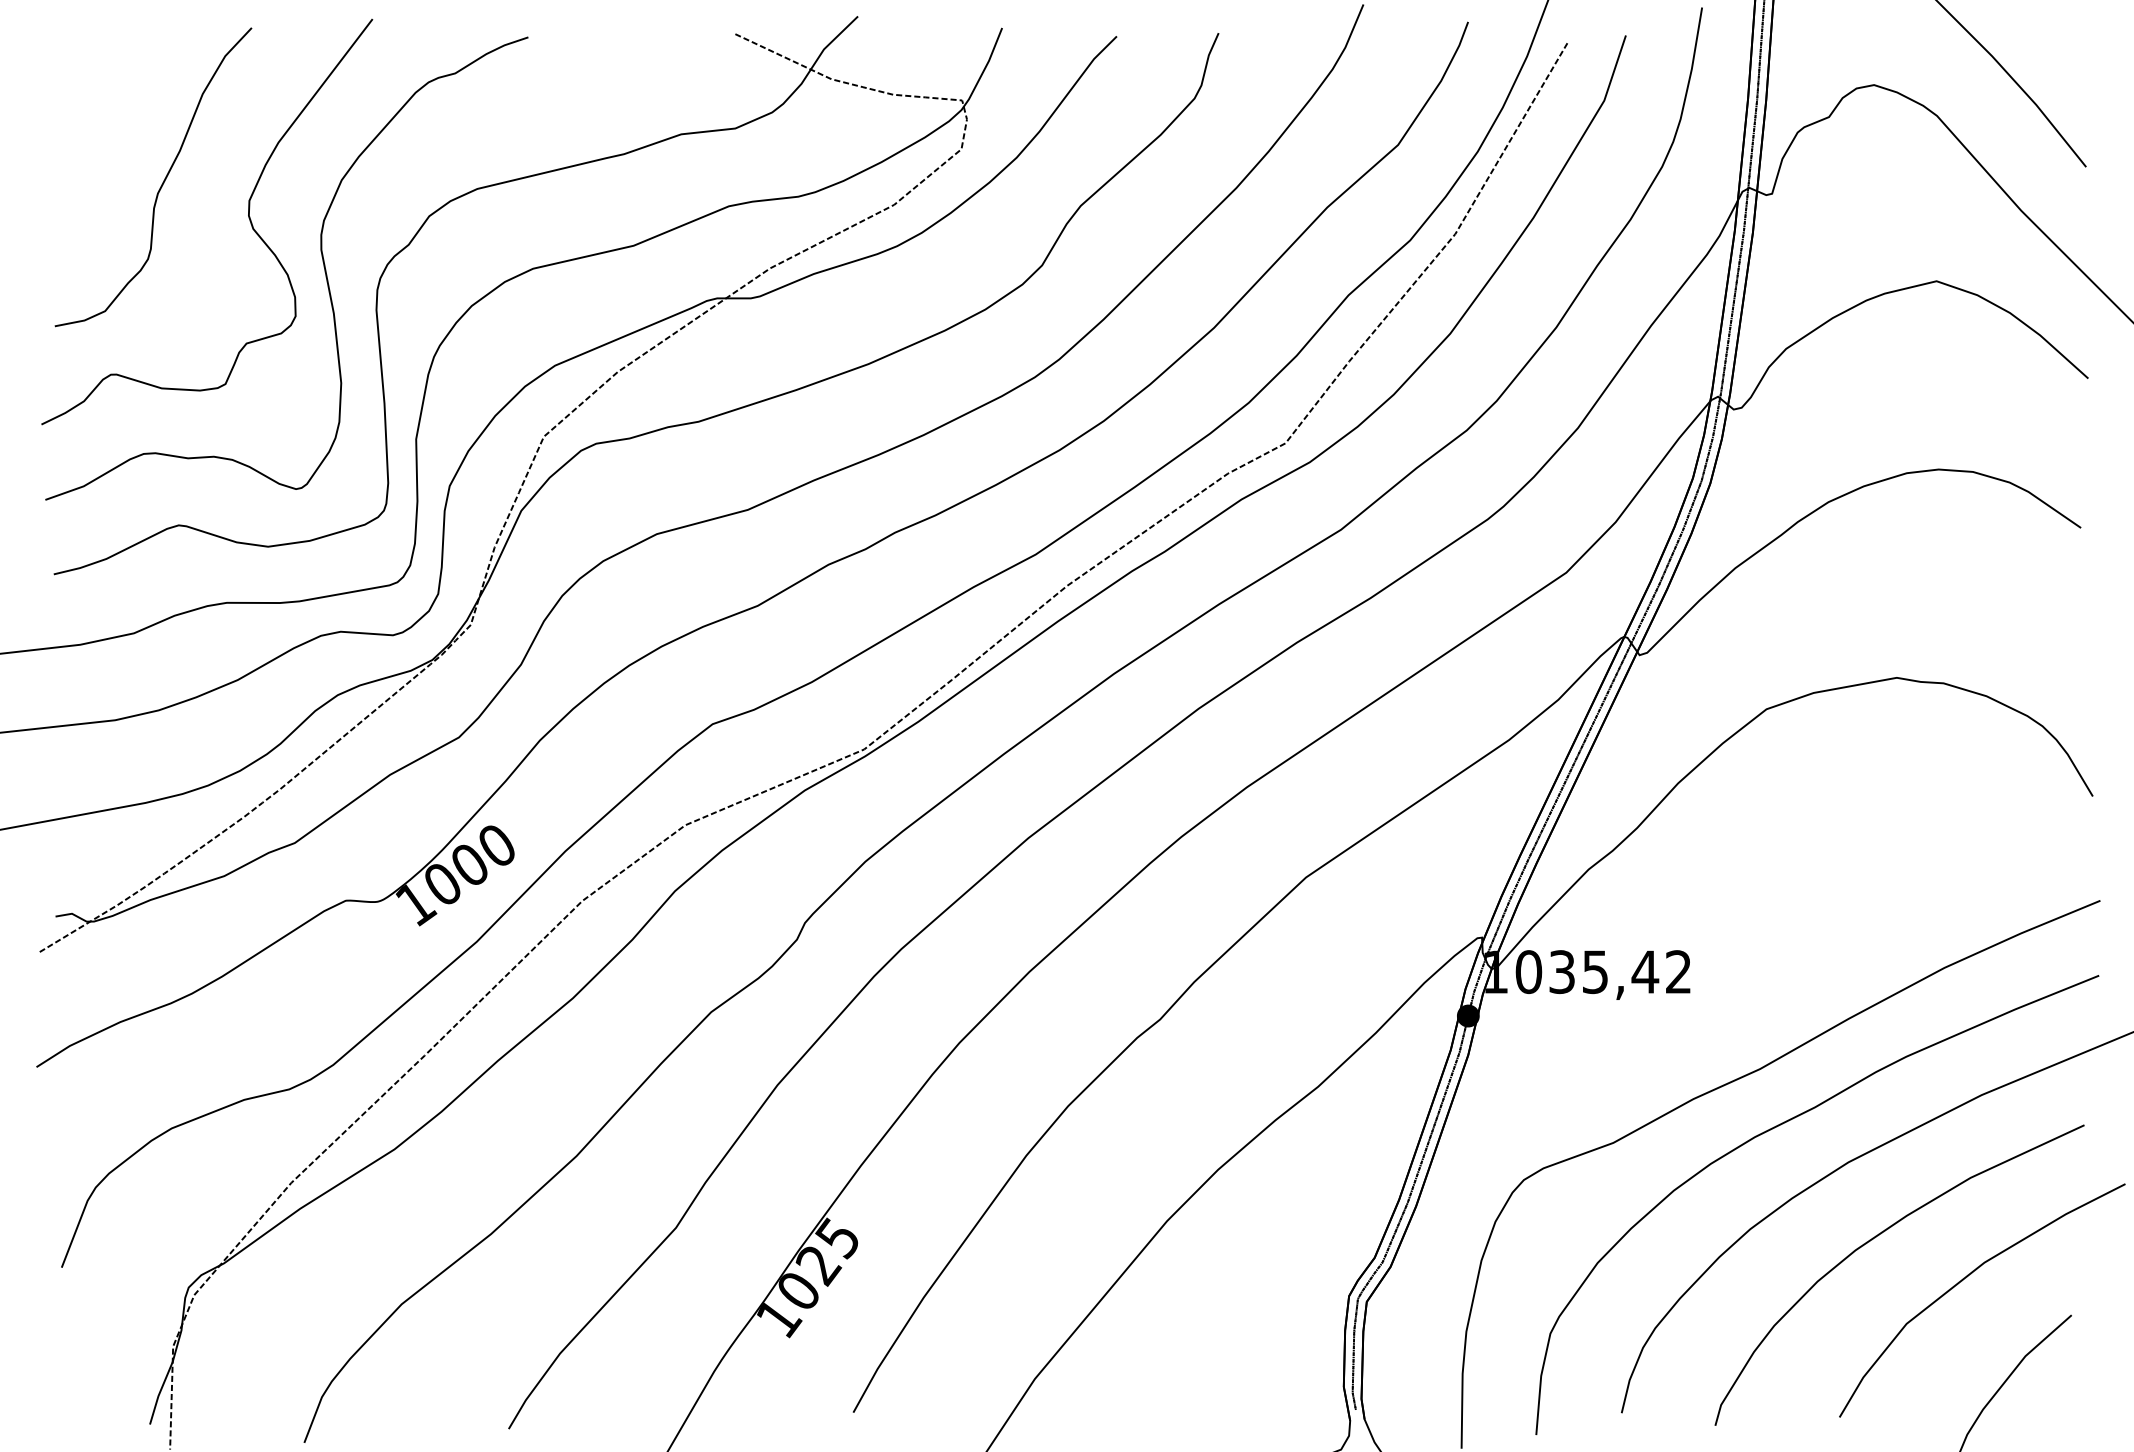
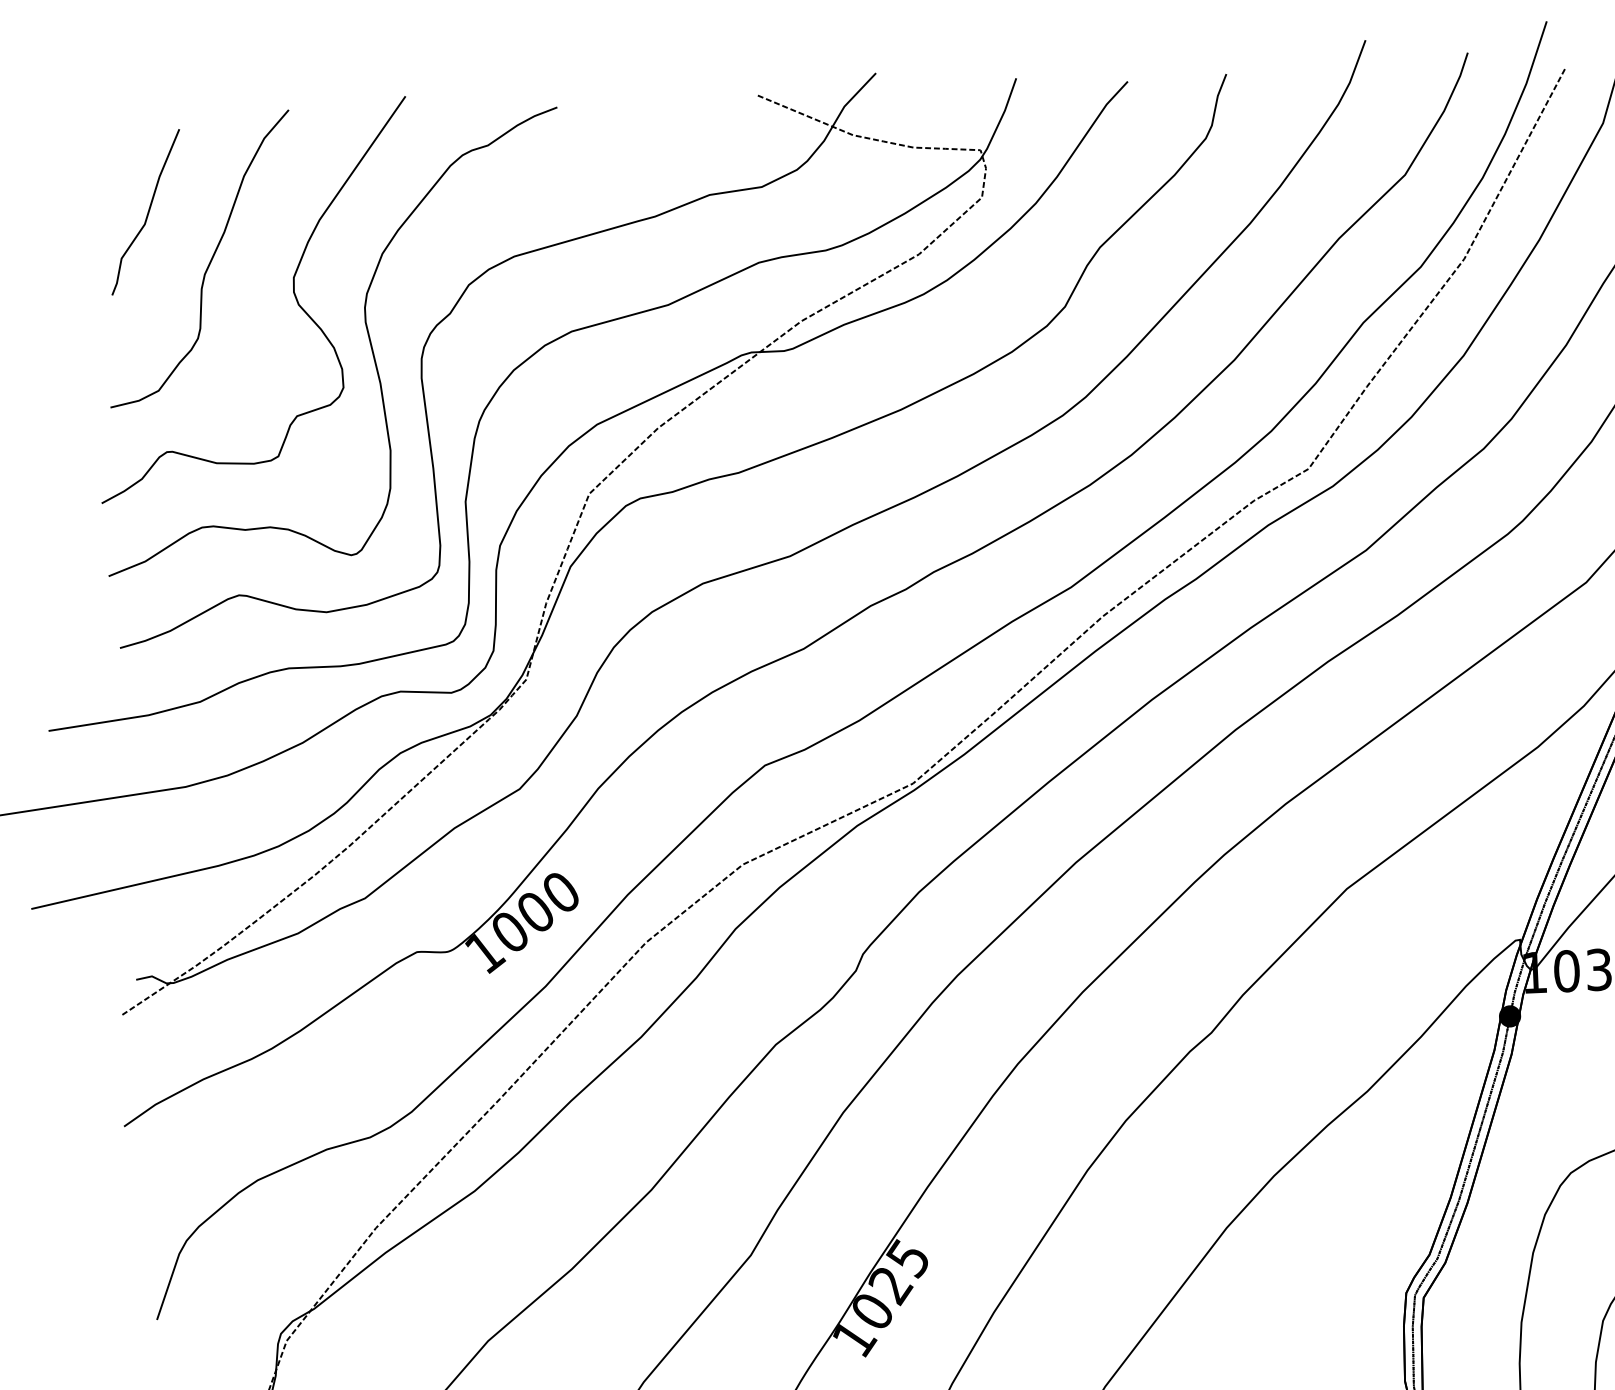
part: (99, 126) -> (145, 211), added

